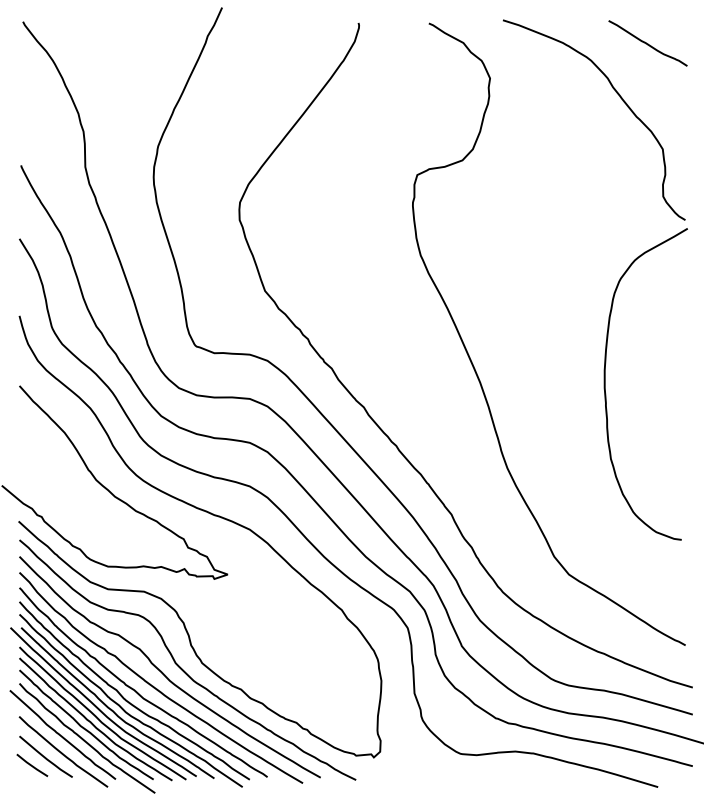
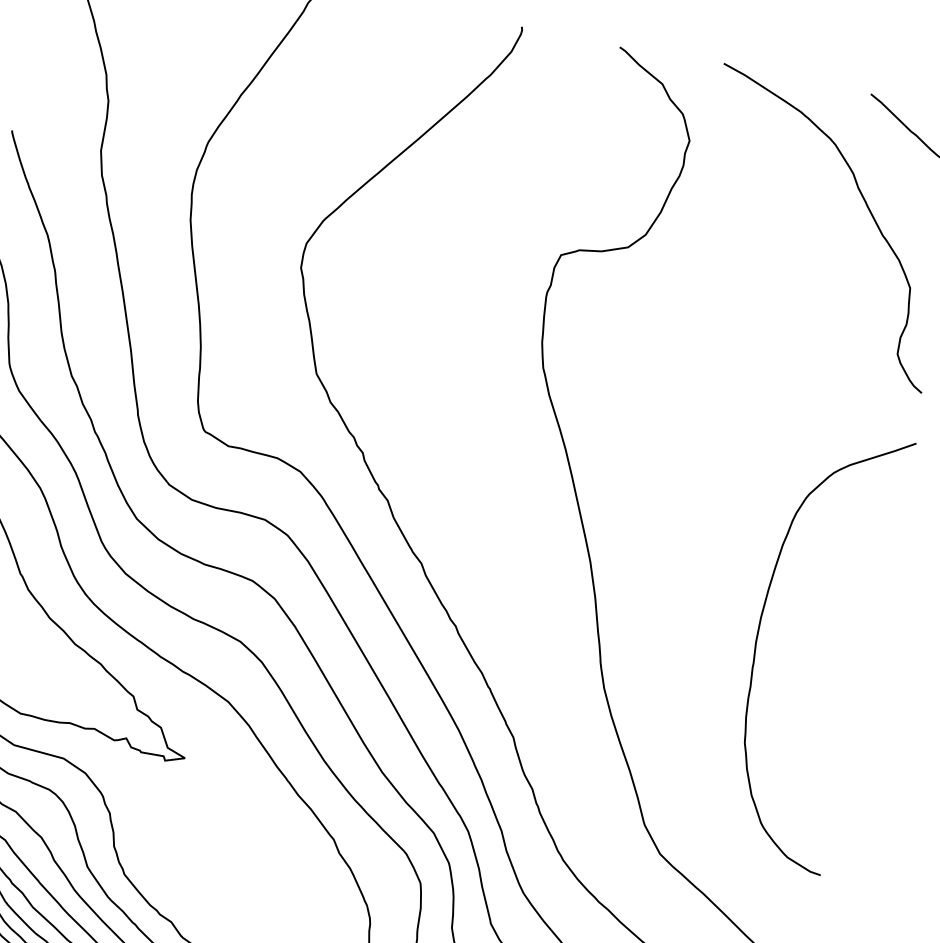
curve: (605, 384) -> (758, 637), moved

